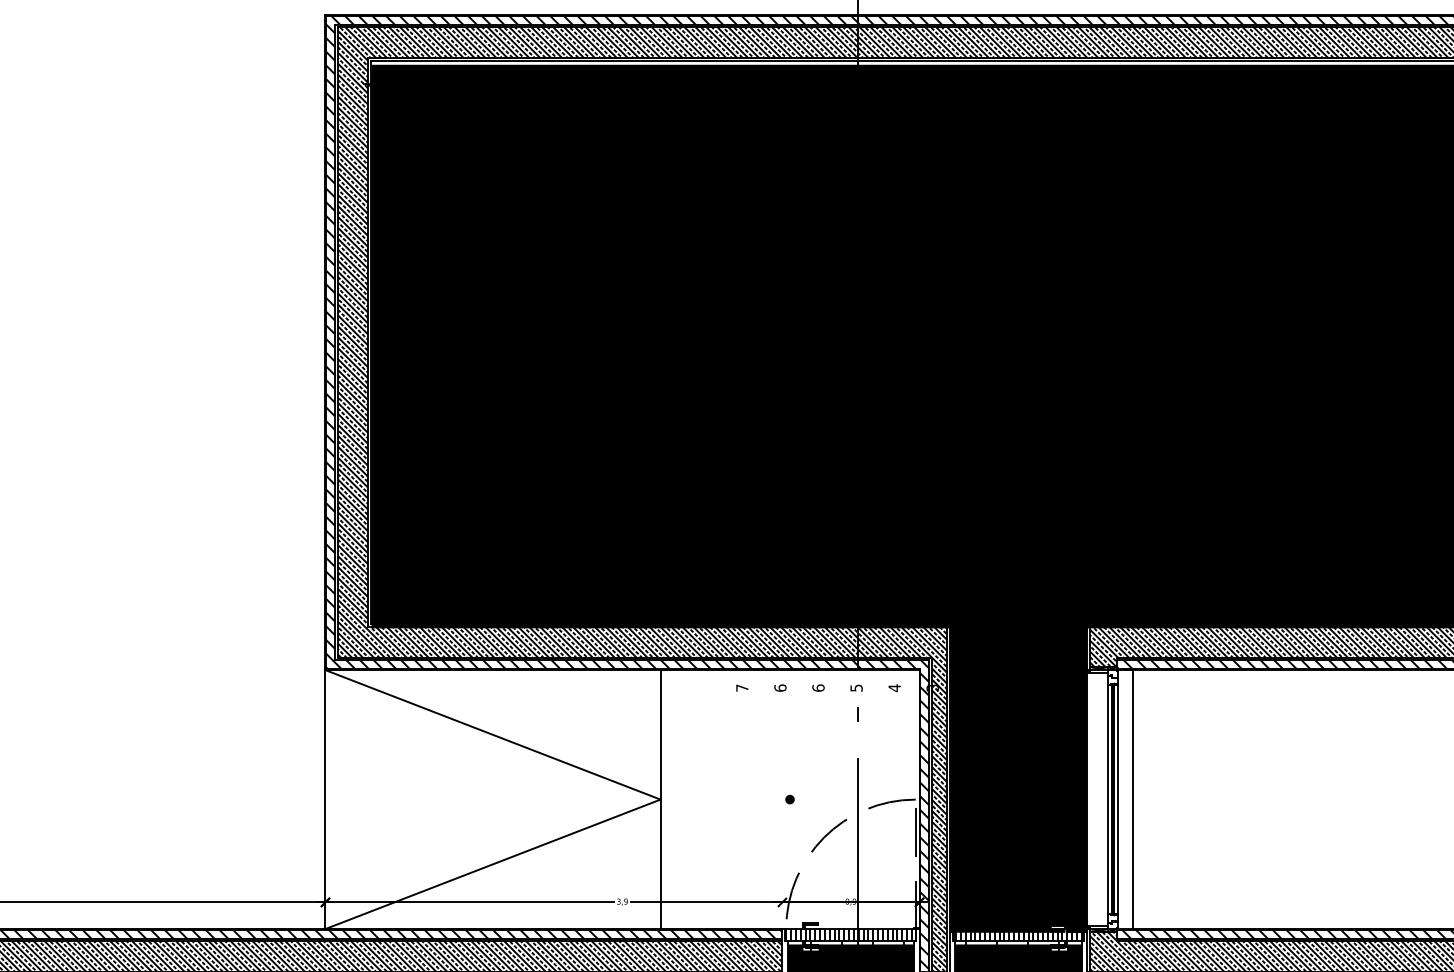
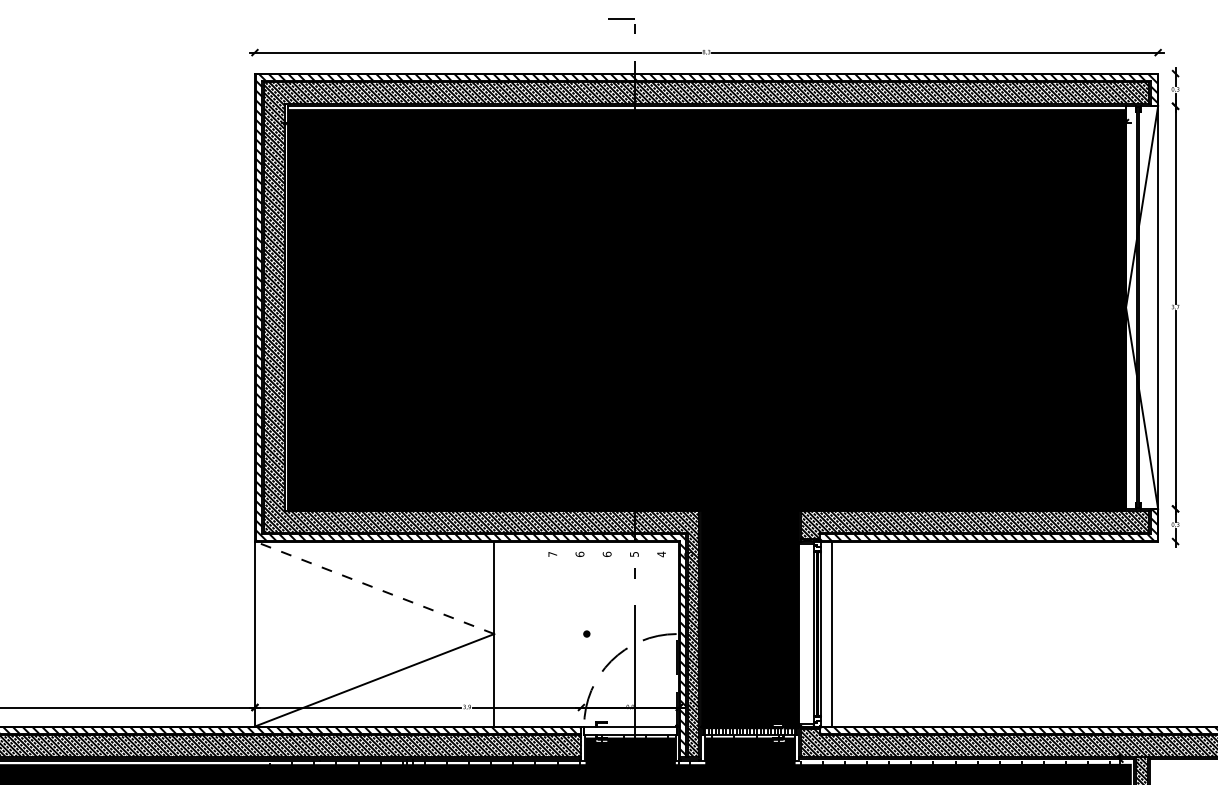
line: (492, 734) -> (374, 587), solid -> dashed
hatch: (848, 934) -> (628, 730), removed

